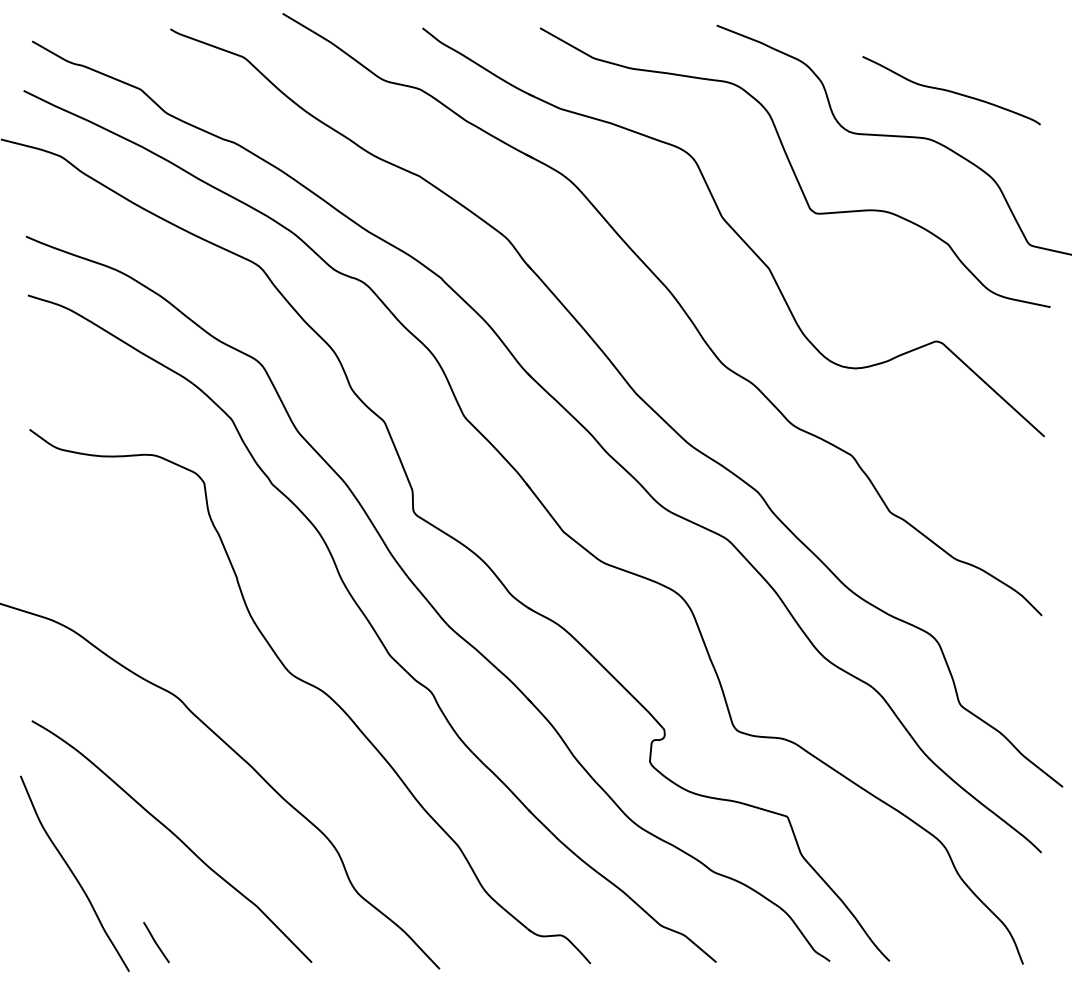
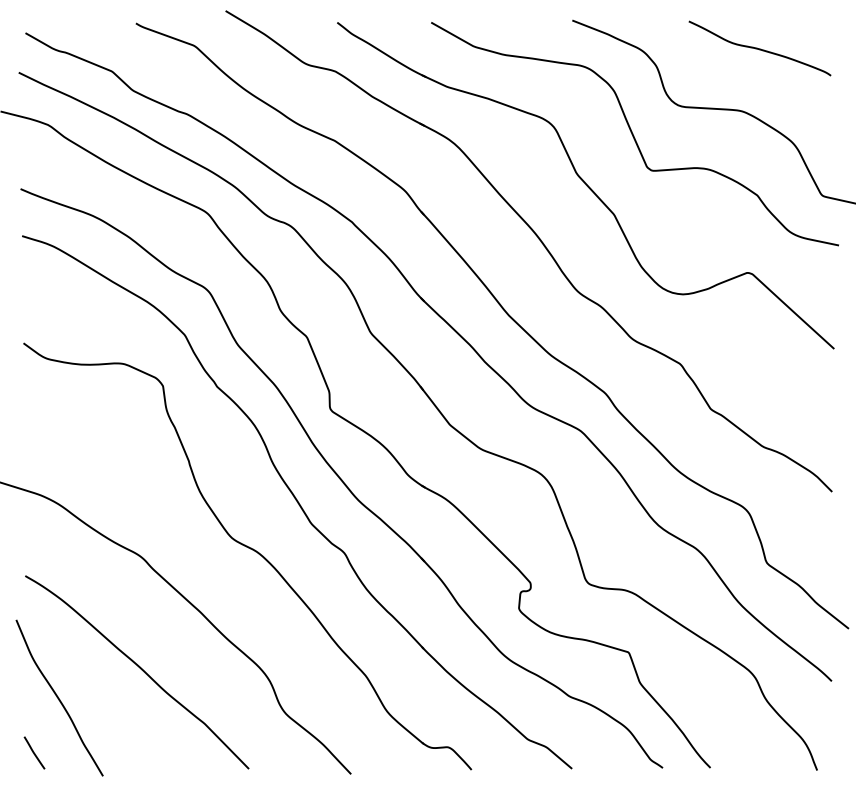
curve: (951, 90) -> (759, 48), moved
line: (156, 942) -> (34, 752), moved

